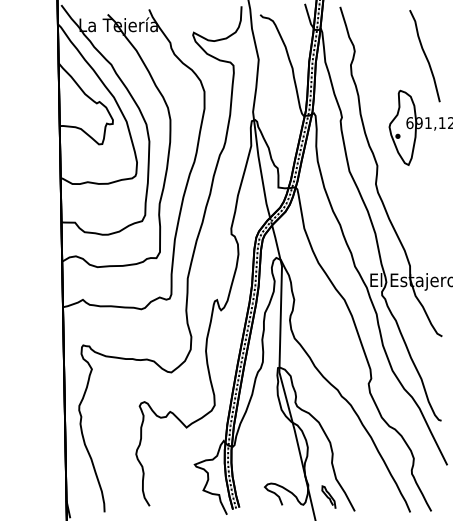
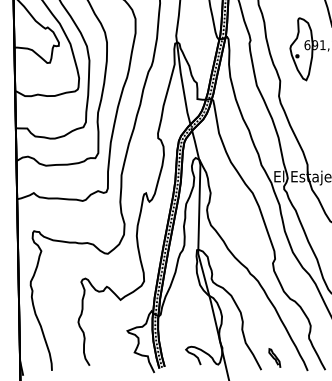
curve: (328, 496) -> (274, 357), moved

